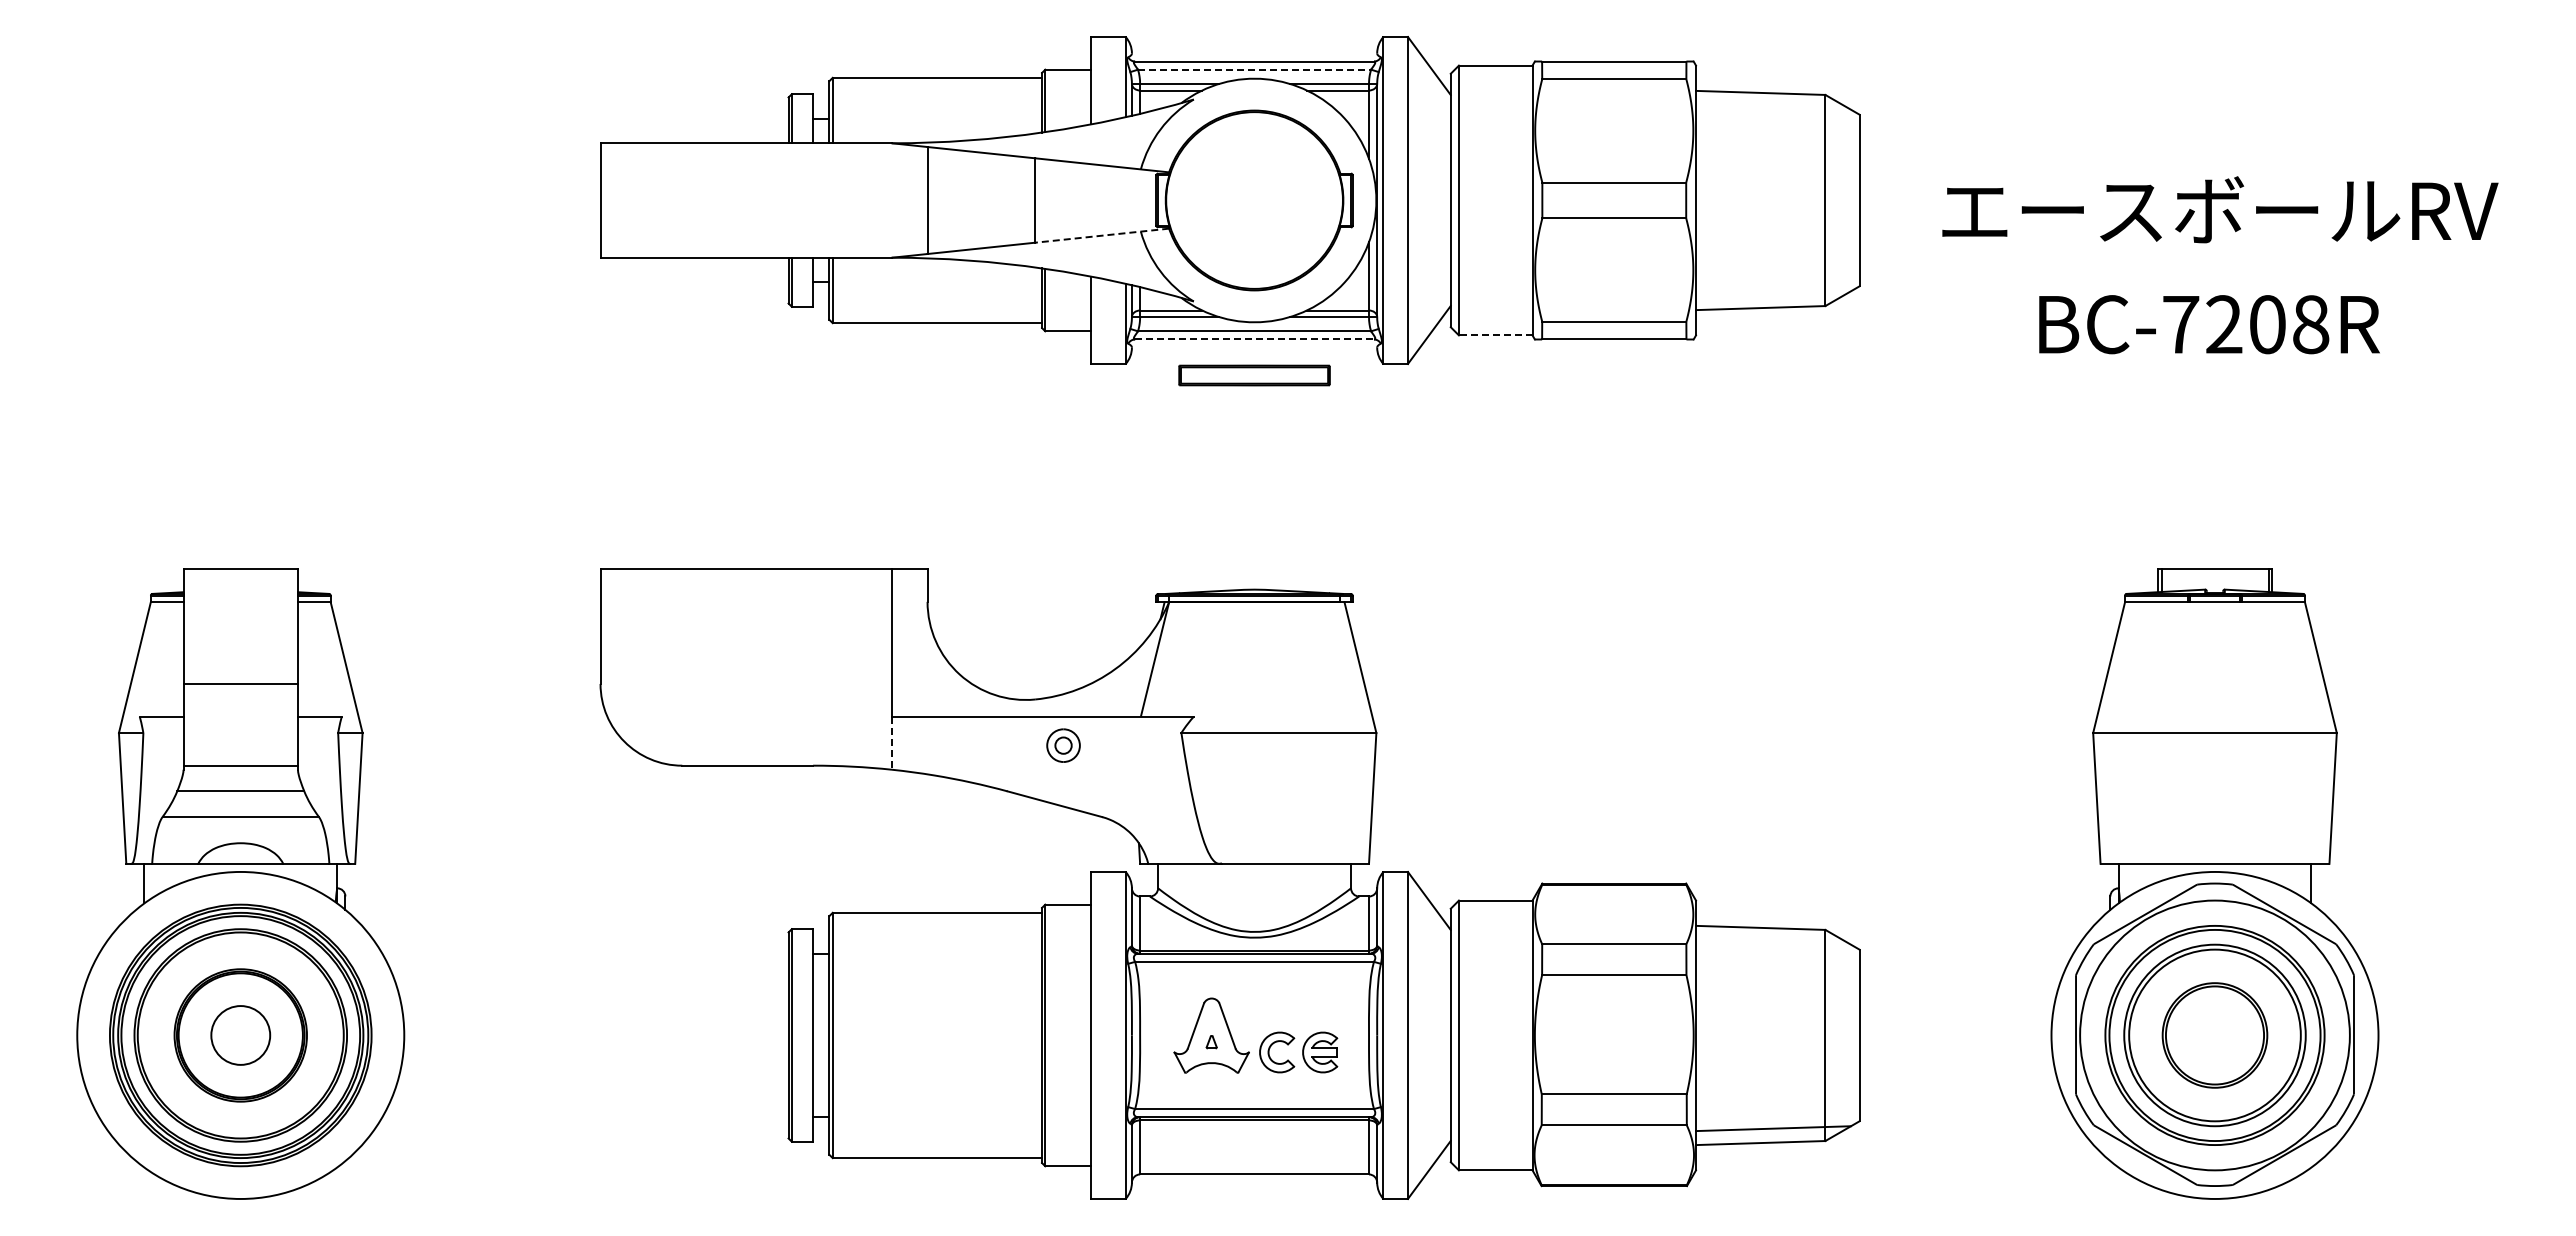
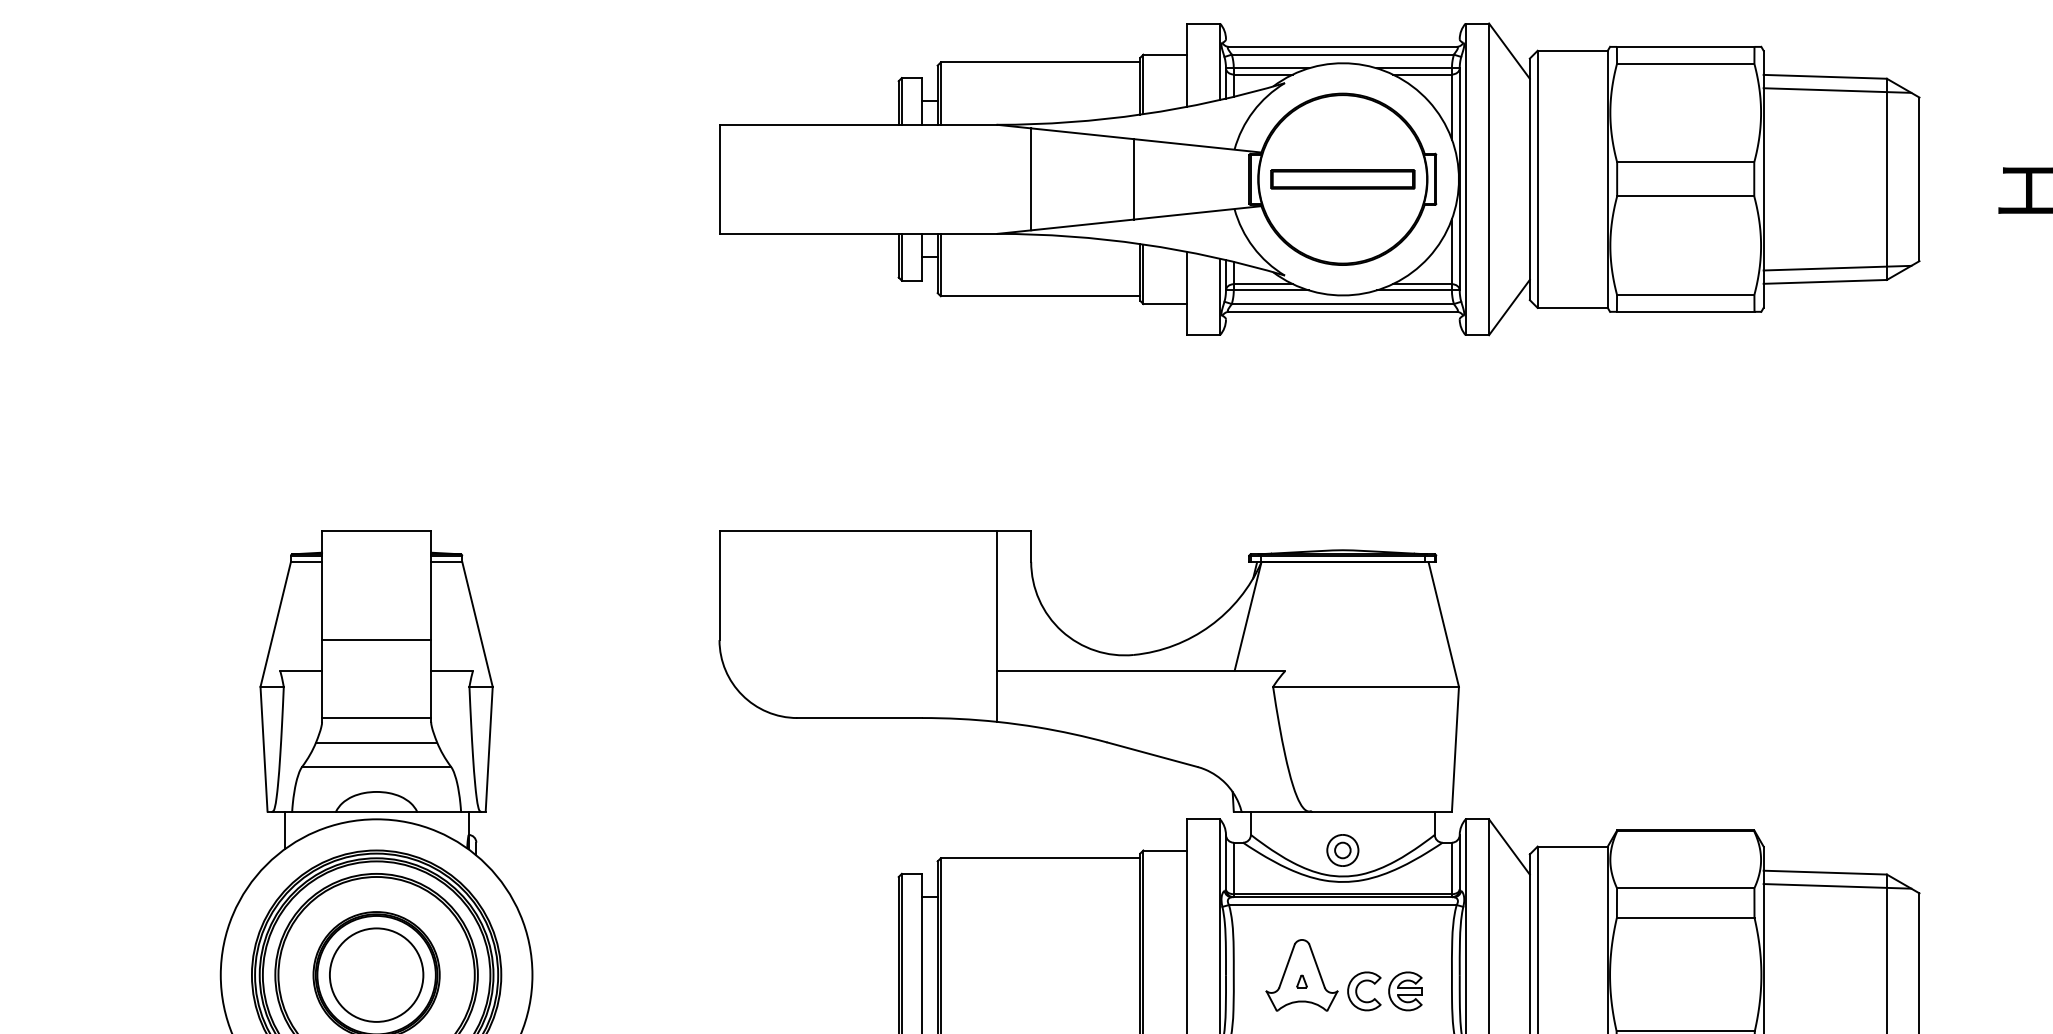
line: (1254, 69) -> (1342, 54), dashed -> solid
line: (1773, 106) -> (1837, 89), added
line: (1101, 235) -> (1196, 212), dashed -> solid
line: (1773, 293) -> (1837, 267), added
line: (1495, 335) -> (1572, 308), dashed -> solid
line: (1255, 339) -> (1343, 311), dashed -> solid
part: (1254, 375) -> (1342, 179), moved
line: (891, 743) -> (996, 696), dashed -> solid
part: (1063, 745) -> (1342, 850), moved
line: (1773, 941) -> (1837, 885), added
circle: (240, 1035) -> (376, 975), size x1.67

